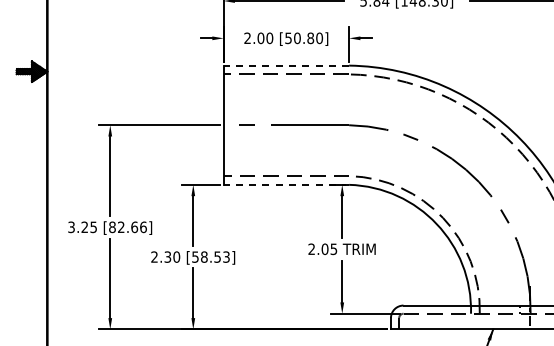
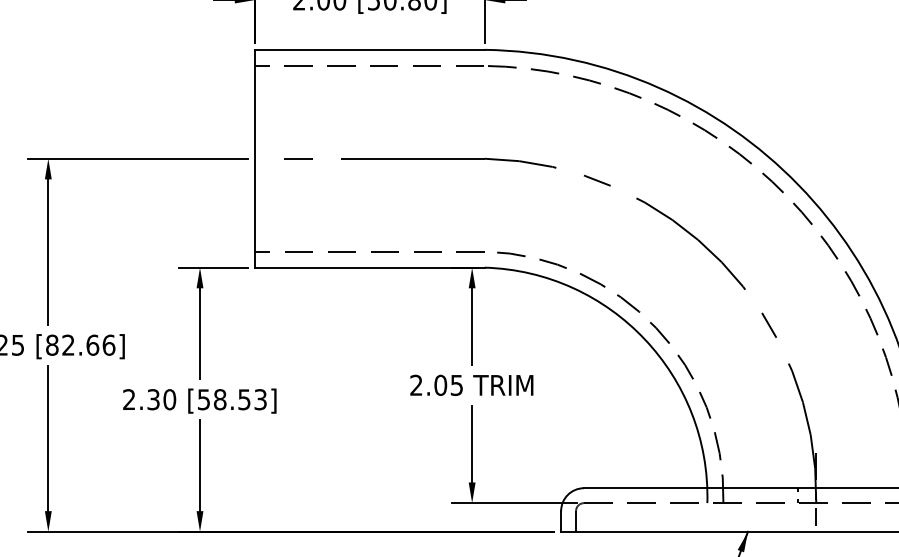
line: (286, 65) -> (370, 49), dashed -> solid
line: (286, 184) -> (370, 267), dashed -> solid

